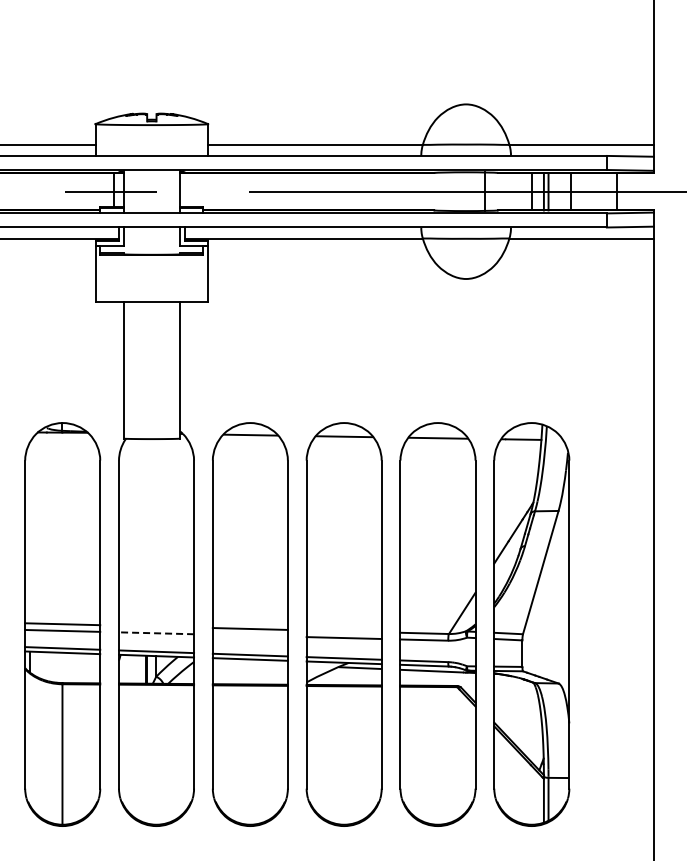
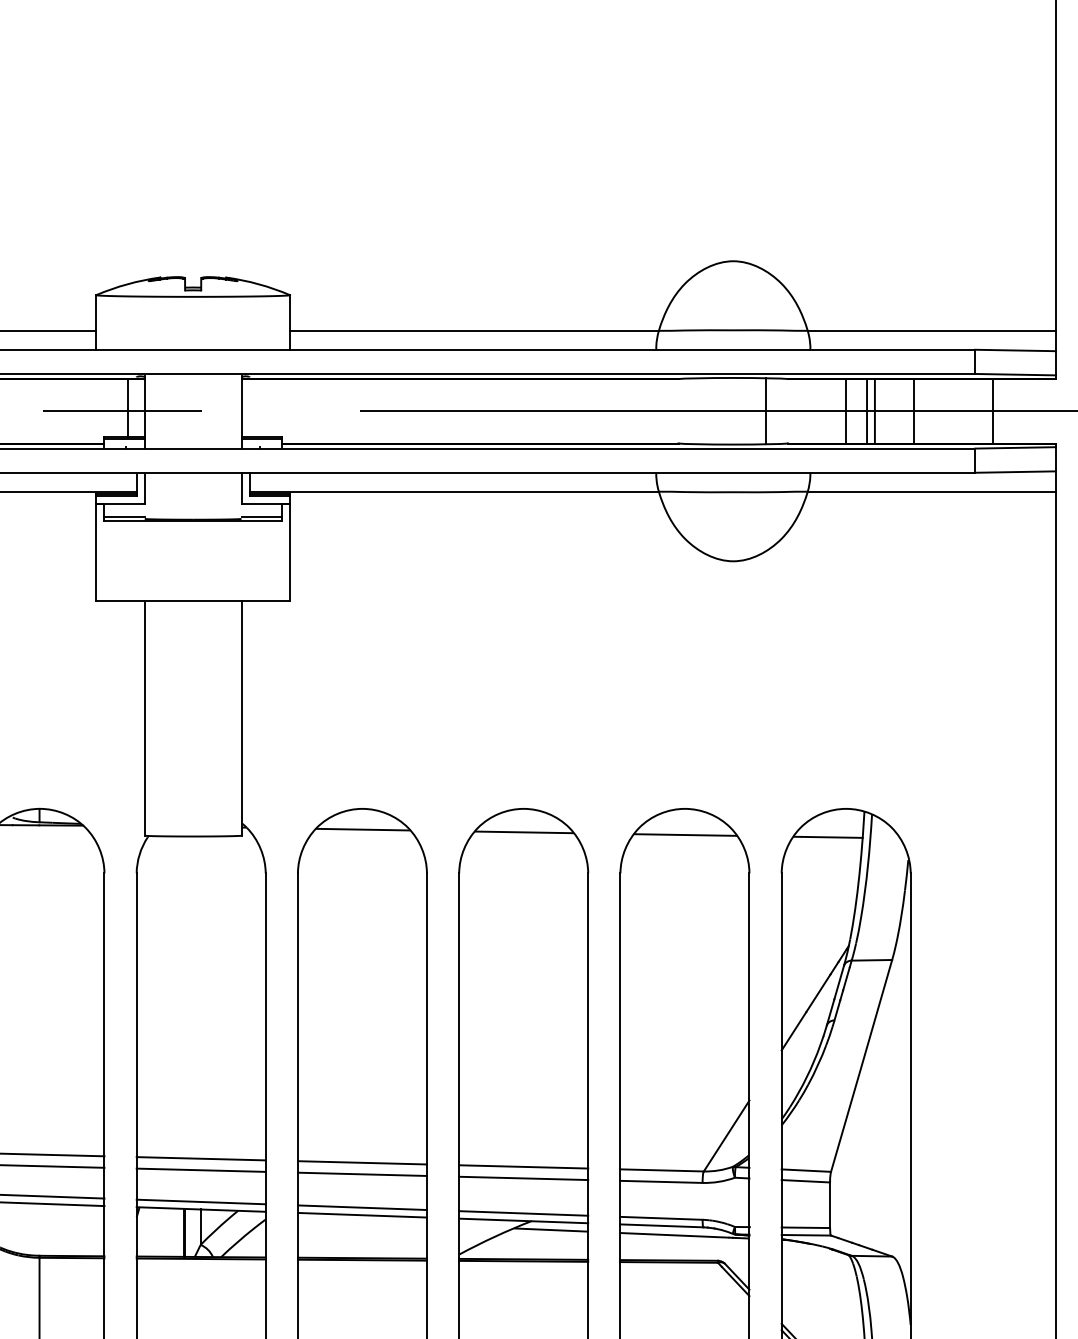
line: (156, 626) -> (201, 1158), added
line: (343, 631) -> (522, 1167), added
line: (156, 633) -> (201, 1170), dashed -> solid
line: (249, 635) -> (360, 1174), added

